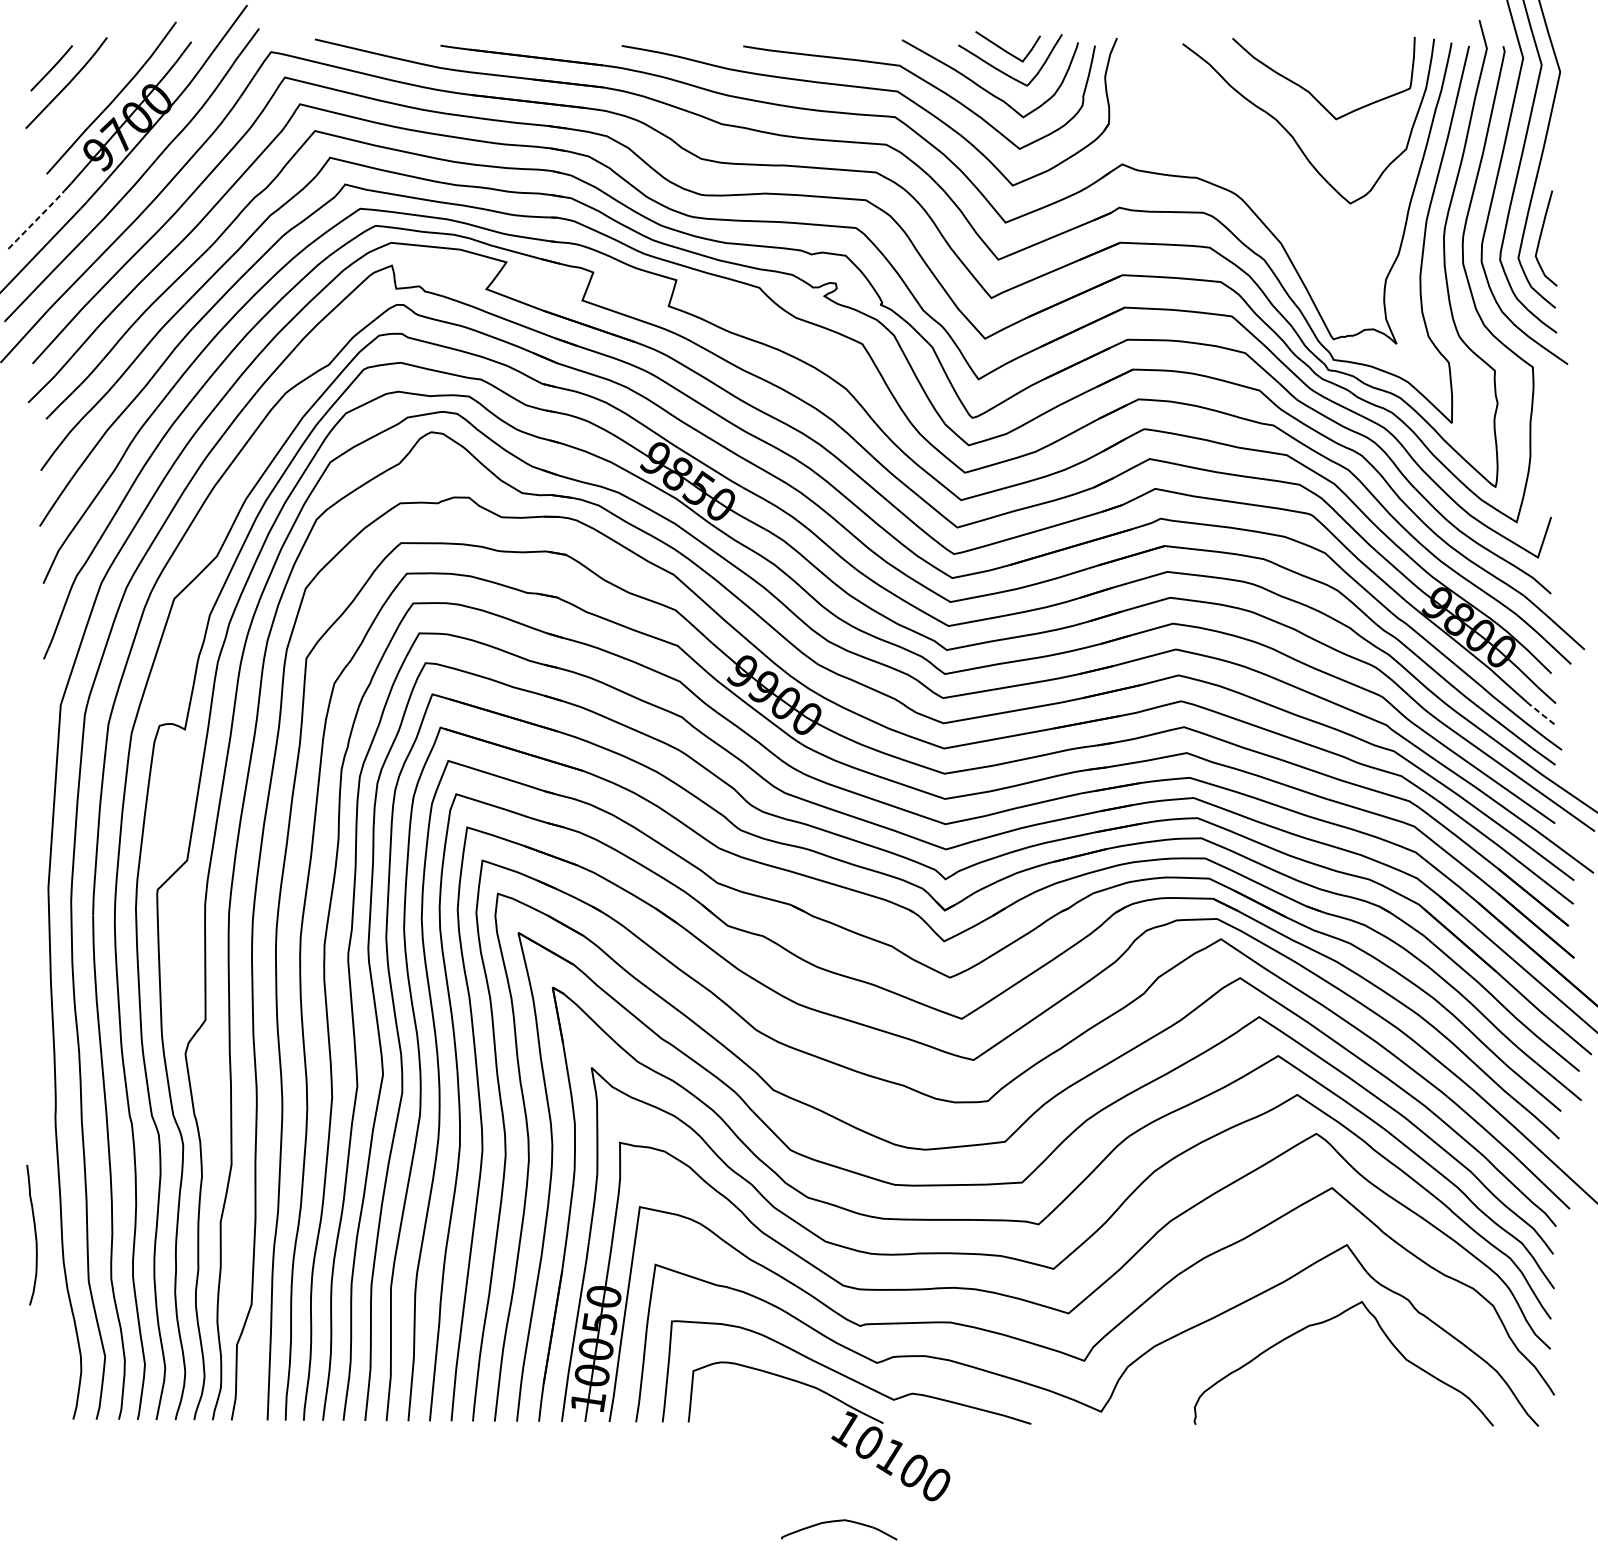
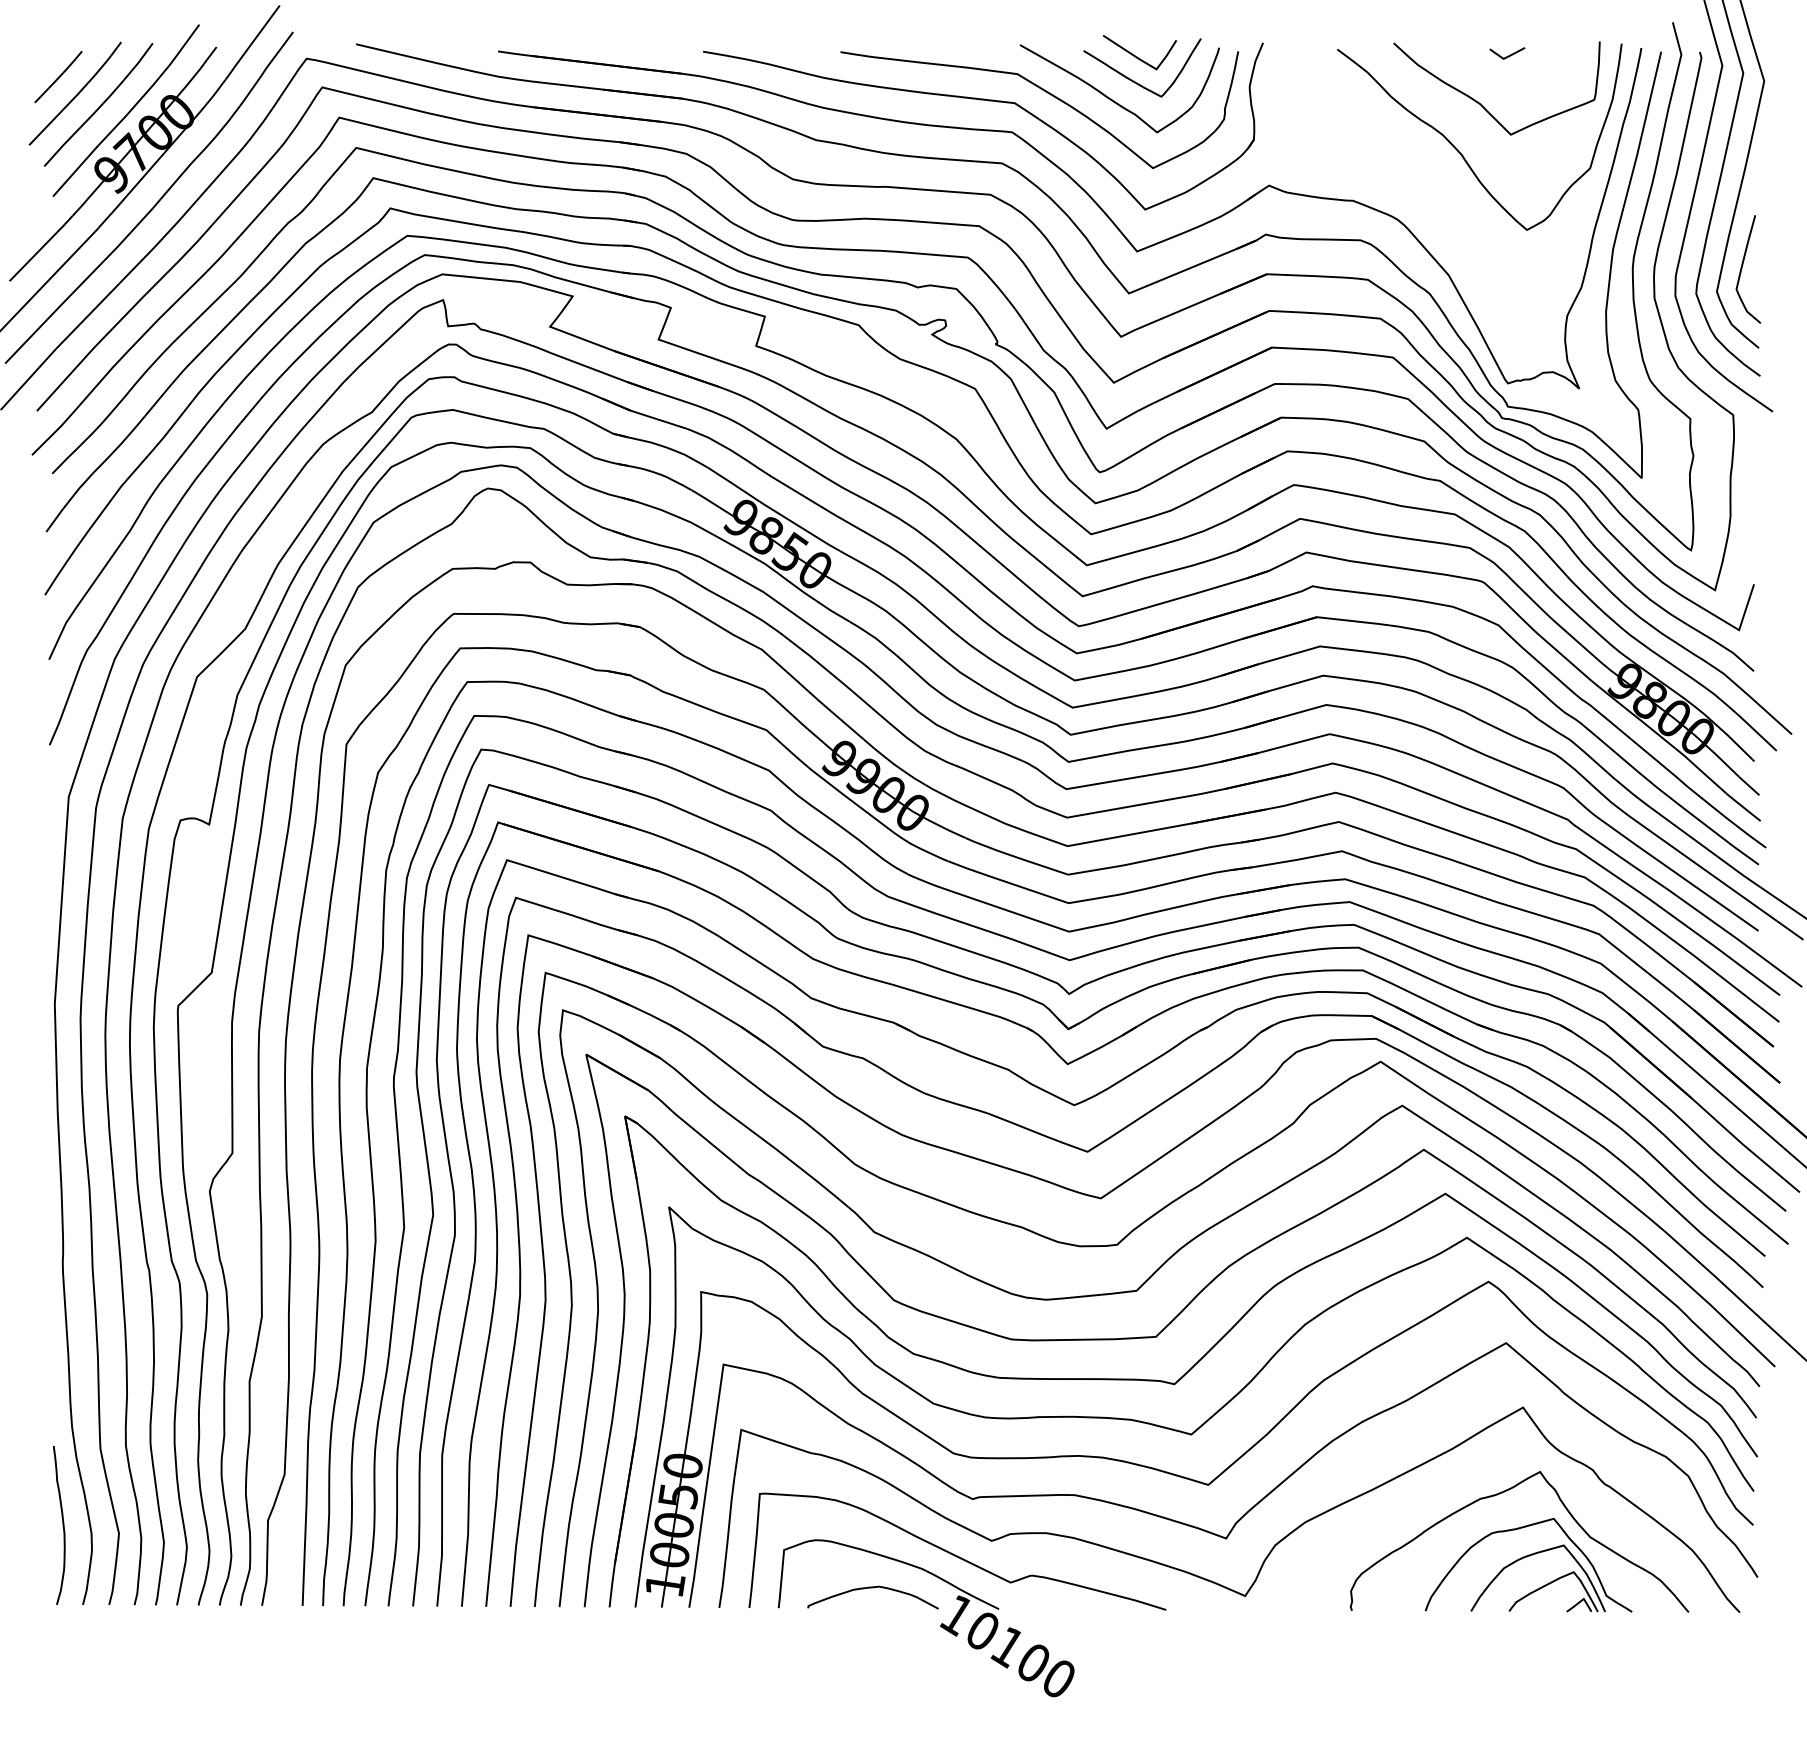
line: (1334, 49) -> (1508, 55), added
curve: (88, 92) -> (100, 104), added
line: (37, 219) -> (42, 247), dashed -> solid
line: (1541, 714) -> (1743, 807), dashed -> solid
curve: (34, 1235) -> (62, 1525), moved
part: (1350, 1377) -> (1527, 1557), added
part: (838, 1521) -> (872, 1588), moved

